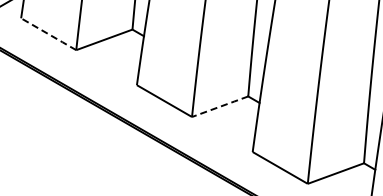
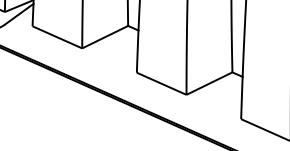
line: (48, 34) -> (57, 37), dashed -> solid
line: (220, 106) -> (209, 83), dashed -> solid

